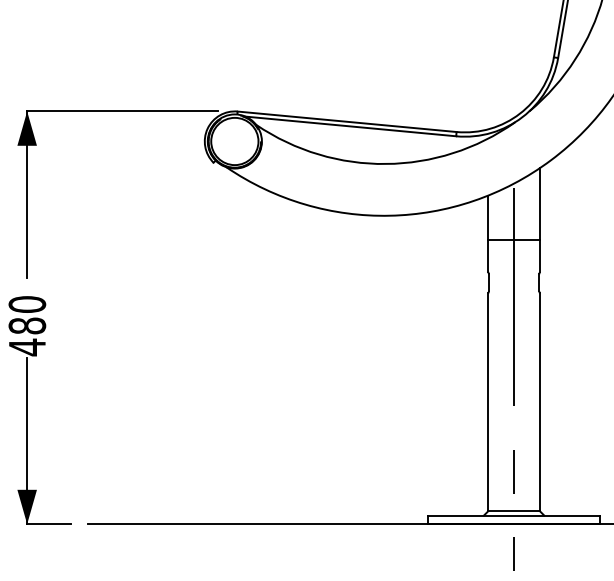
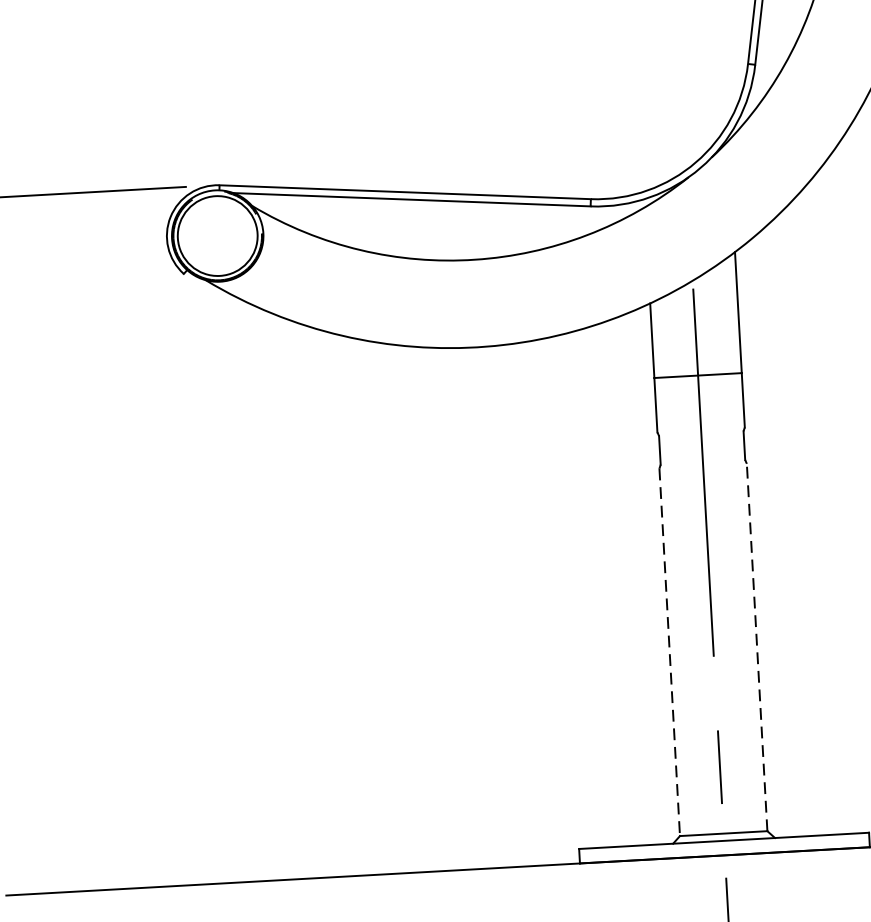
line: (488, 402) -> (670, 652), solid -> dashed
line: (540, 402) -> (757, 647), solid -> dashed

